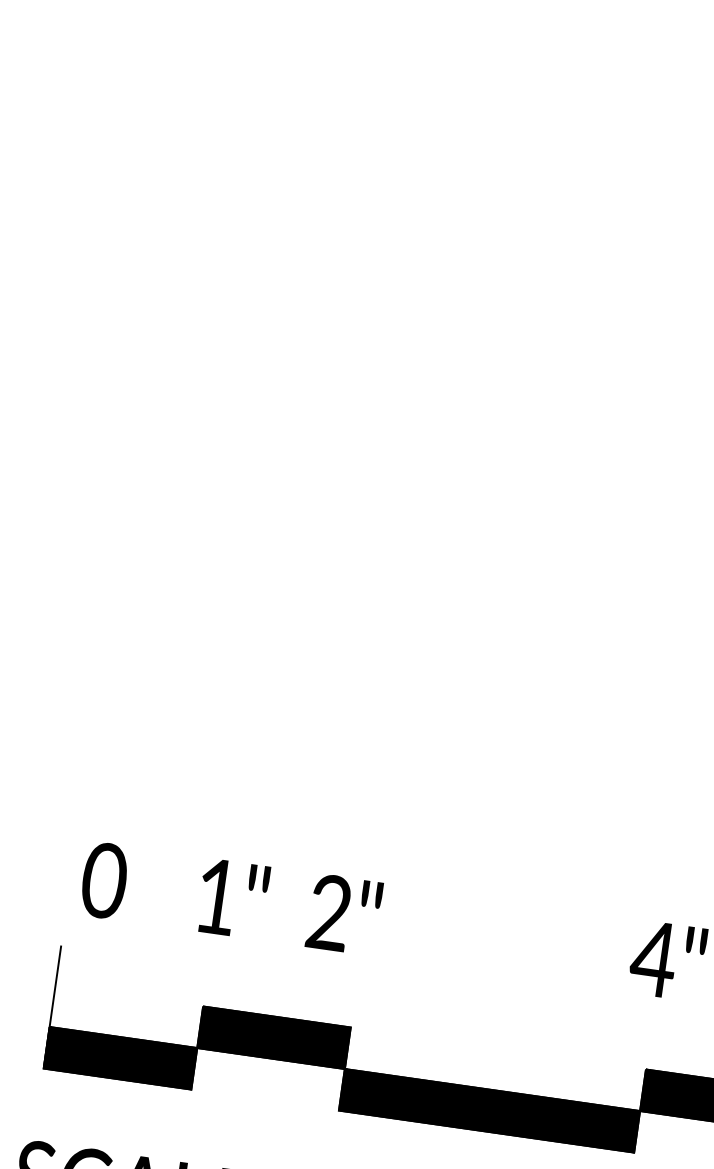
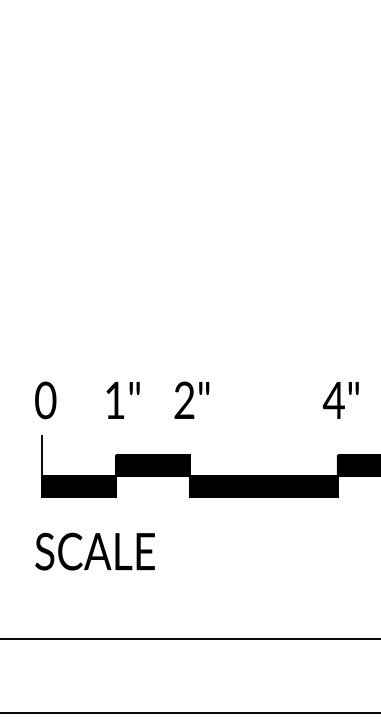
text: (104, 880) -> (45, 400), moved
text: (343, 912) -> (191, 399), moved

